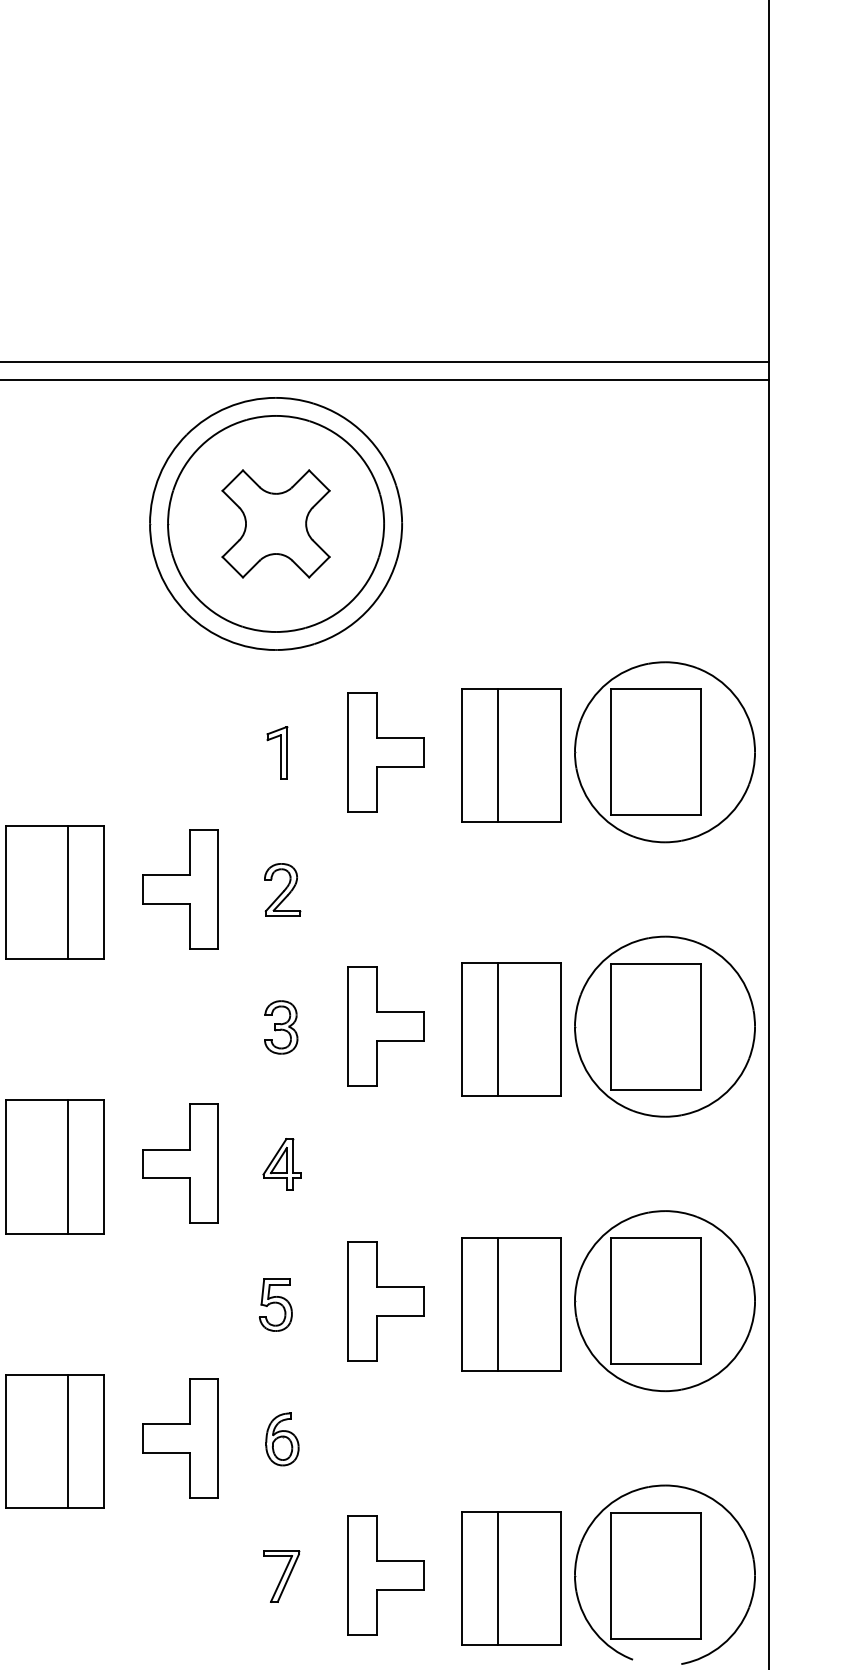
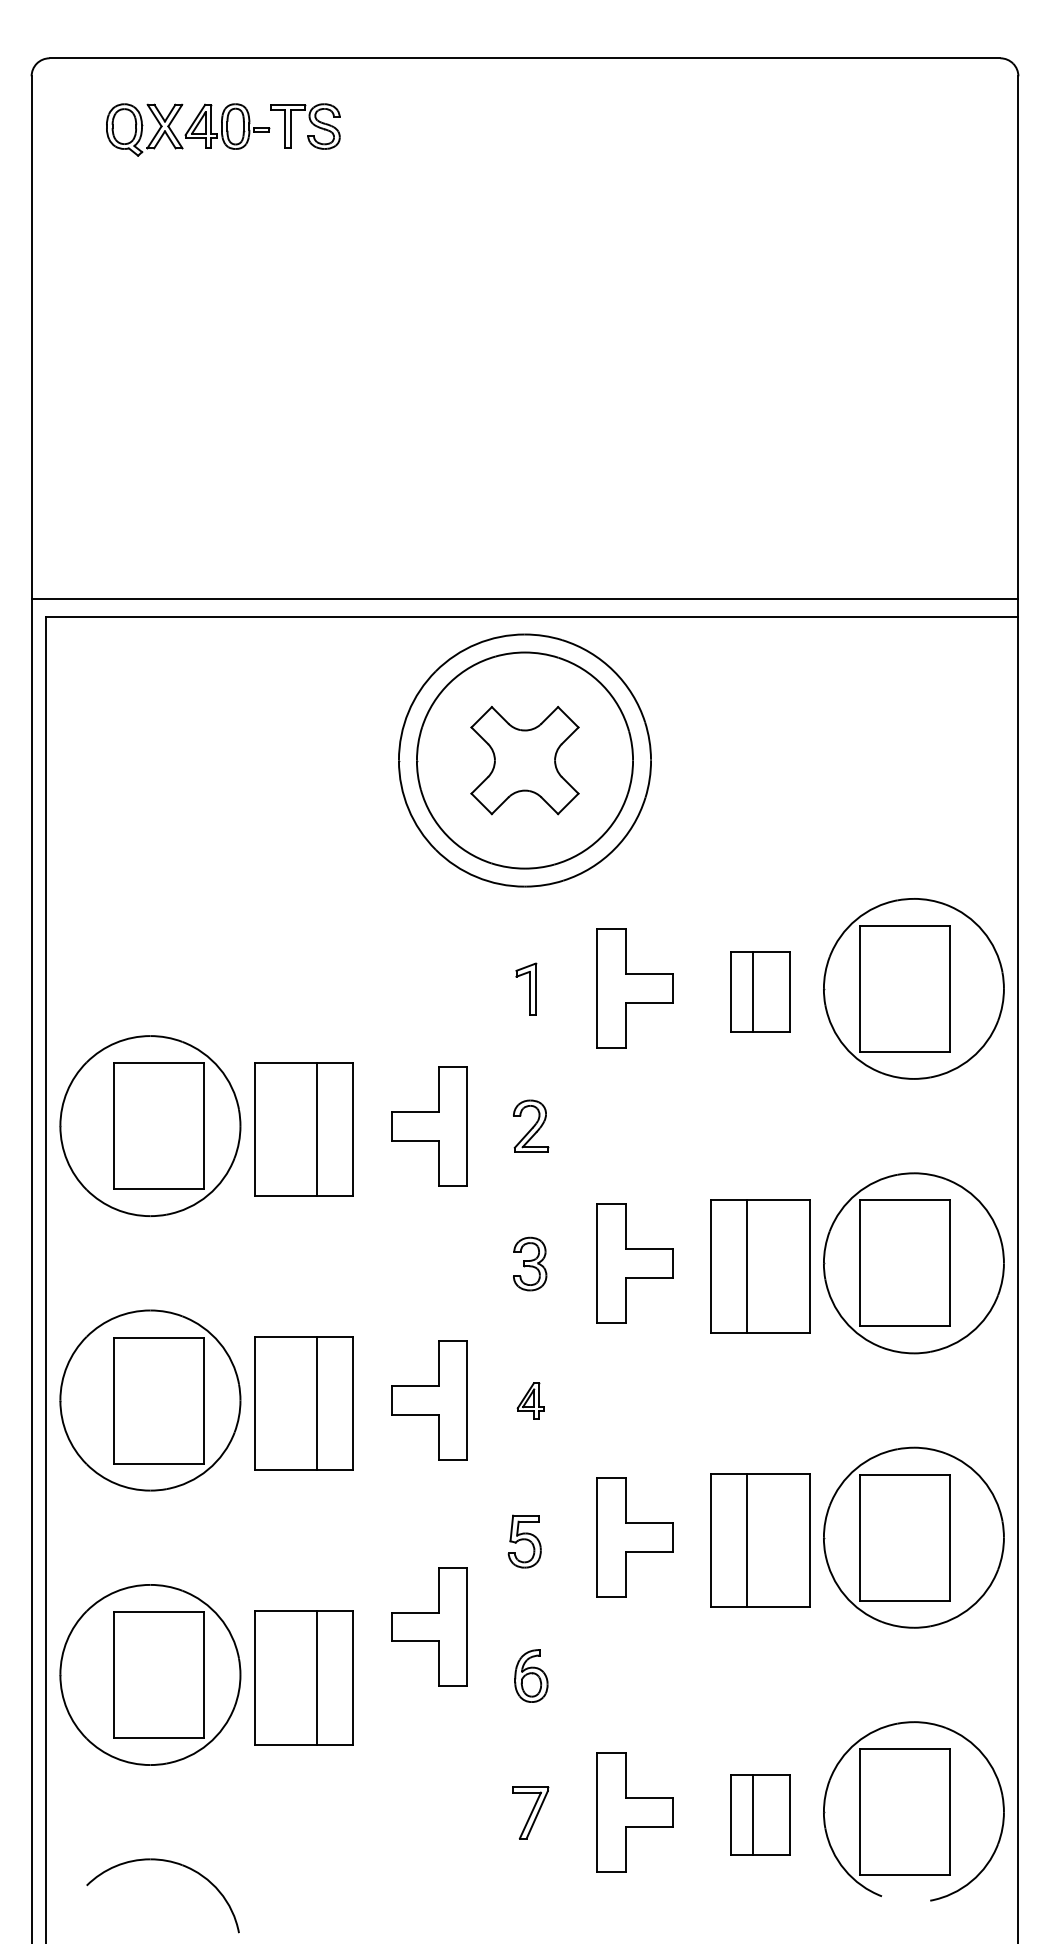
part: (511, 754) -> (760, 991), size x0.6
part: (281, 1163) -> (530, 1400), size x0.7
part: (180, 1437) -> (429, 1626), moved
part: (511, 1578) -> (760, 1815), size x0.6

